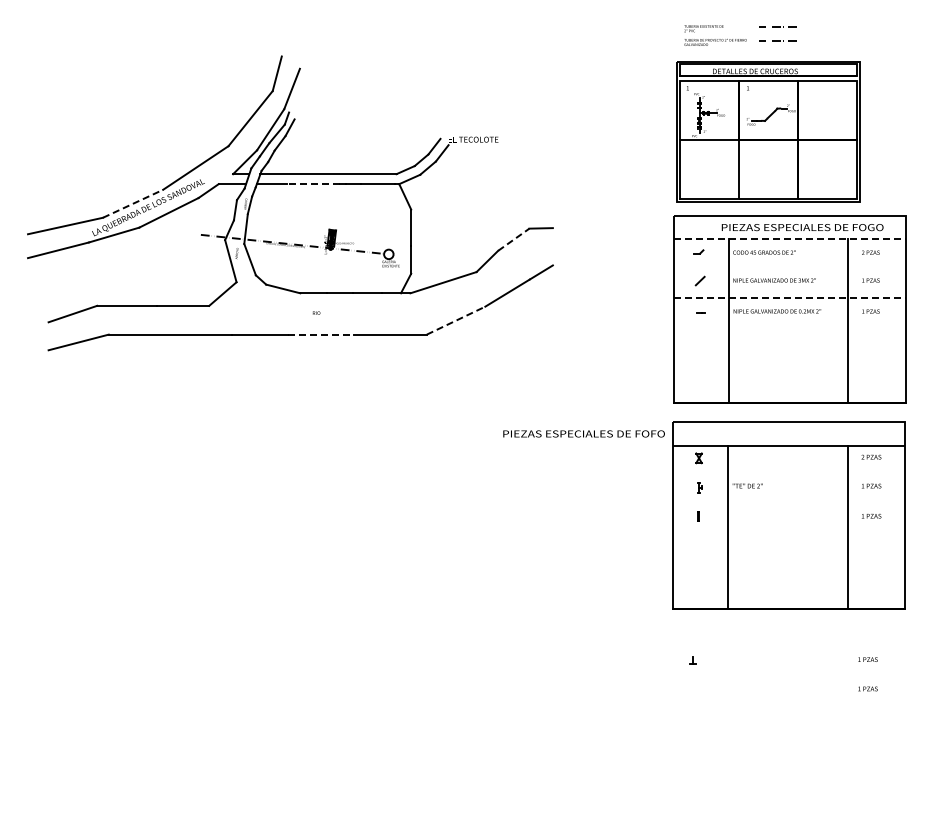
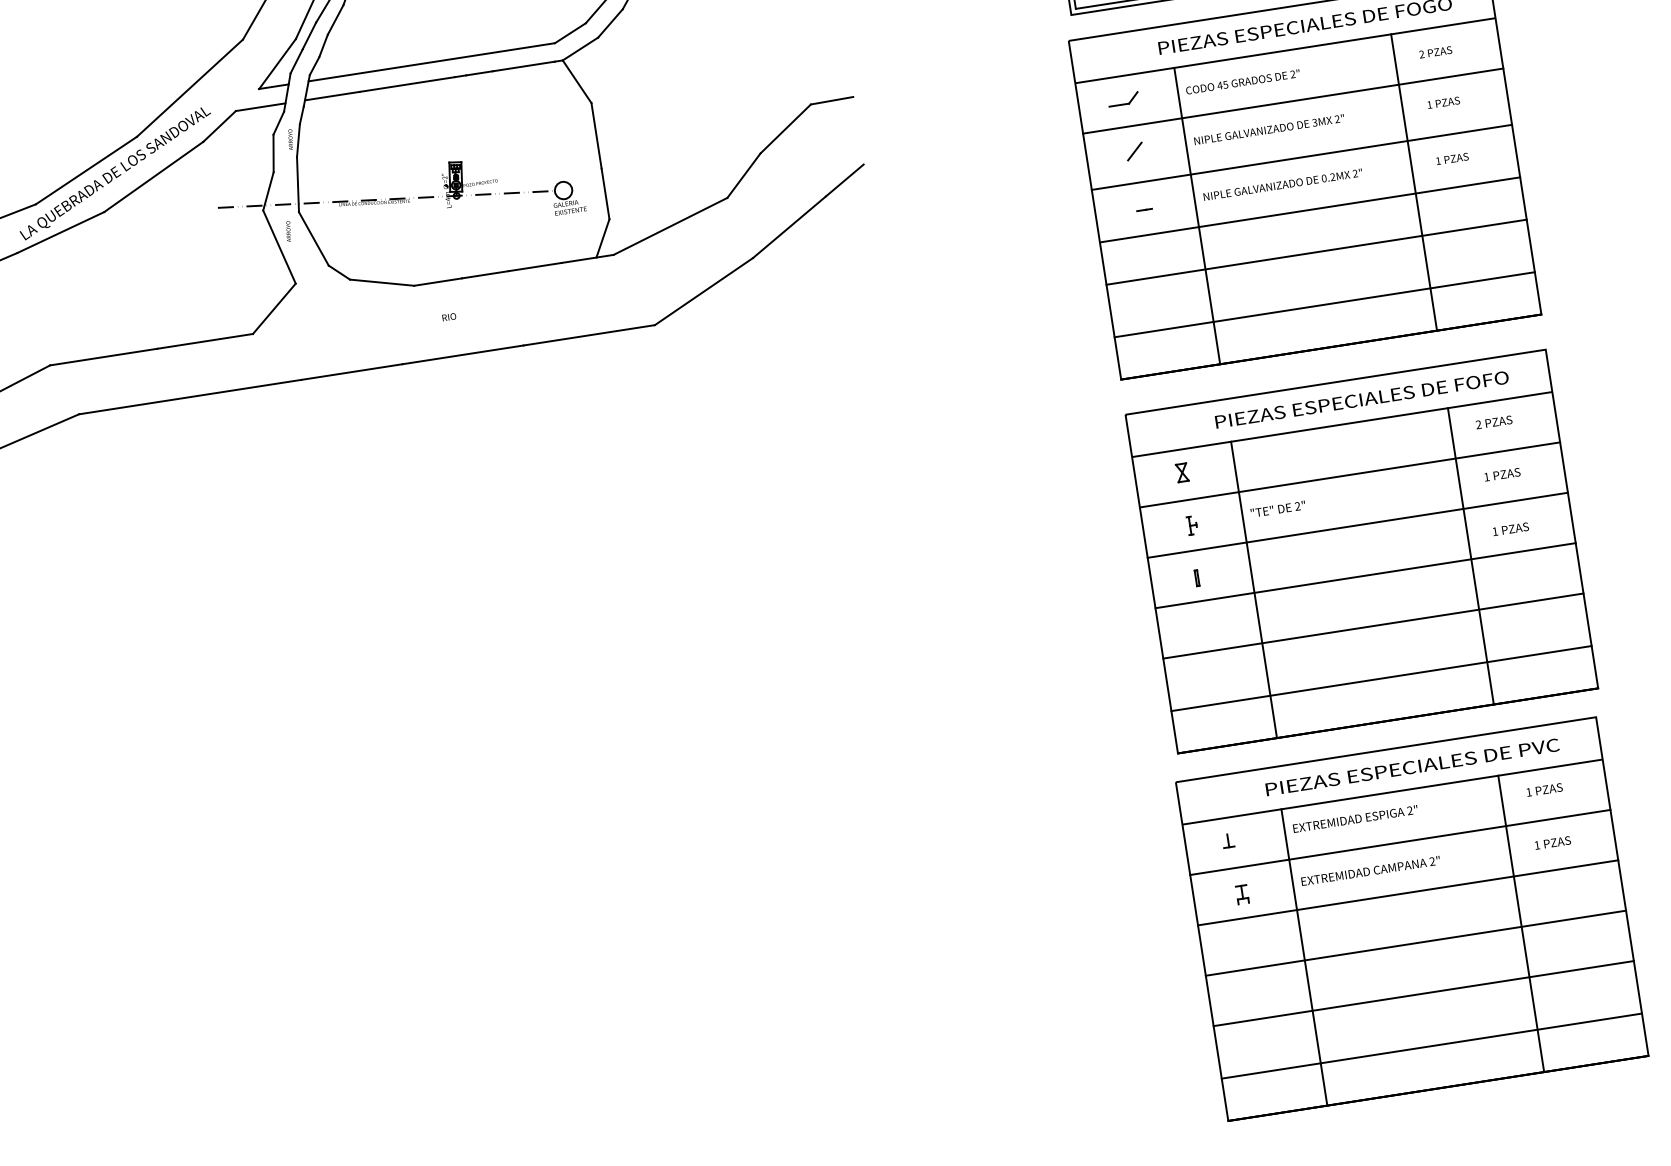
line: (312, 184) -> (405, 85), dashed -> solid
line: (133, 203) -> (87, 169), dashed -> solid
line: (514, 239) -> (786, 128), dashed -> solid
line: (790, 239) -> (1286, 51), dashed -> solid
part: (698, 251) -> (1123, 98), size x1.67
line: (789, 267) -> (1292, 101), added
line: (790, 298) -> (1303, 157), dashed -> solid
line: (456, 320) -> (704, 291), dashed -> solid
line: (789, 327) -> (1309, 210), added
line: (321, 334) -> (464, 354), dashed -> solid
line: (789, 350) -> (1315, 252), added
line: (789, 379) -> (1323, 304), added
text: (583, 433) -> (1360, 399), moved
line: (789, 473) -> (1350, 474), added
line: (789, 501) -> (1358, 525), added
line: (789, 529) -> (1366, 576), added
line: (789, 556) -> (1373, 625), added
line: (789, 585) -> (1381, 677), added
part: (785, 718) -> (1411, 919), added

